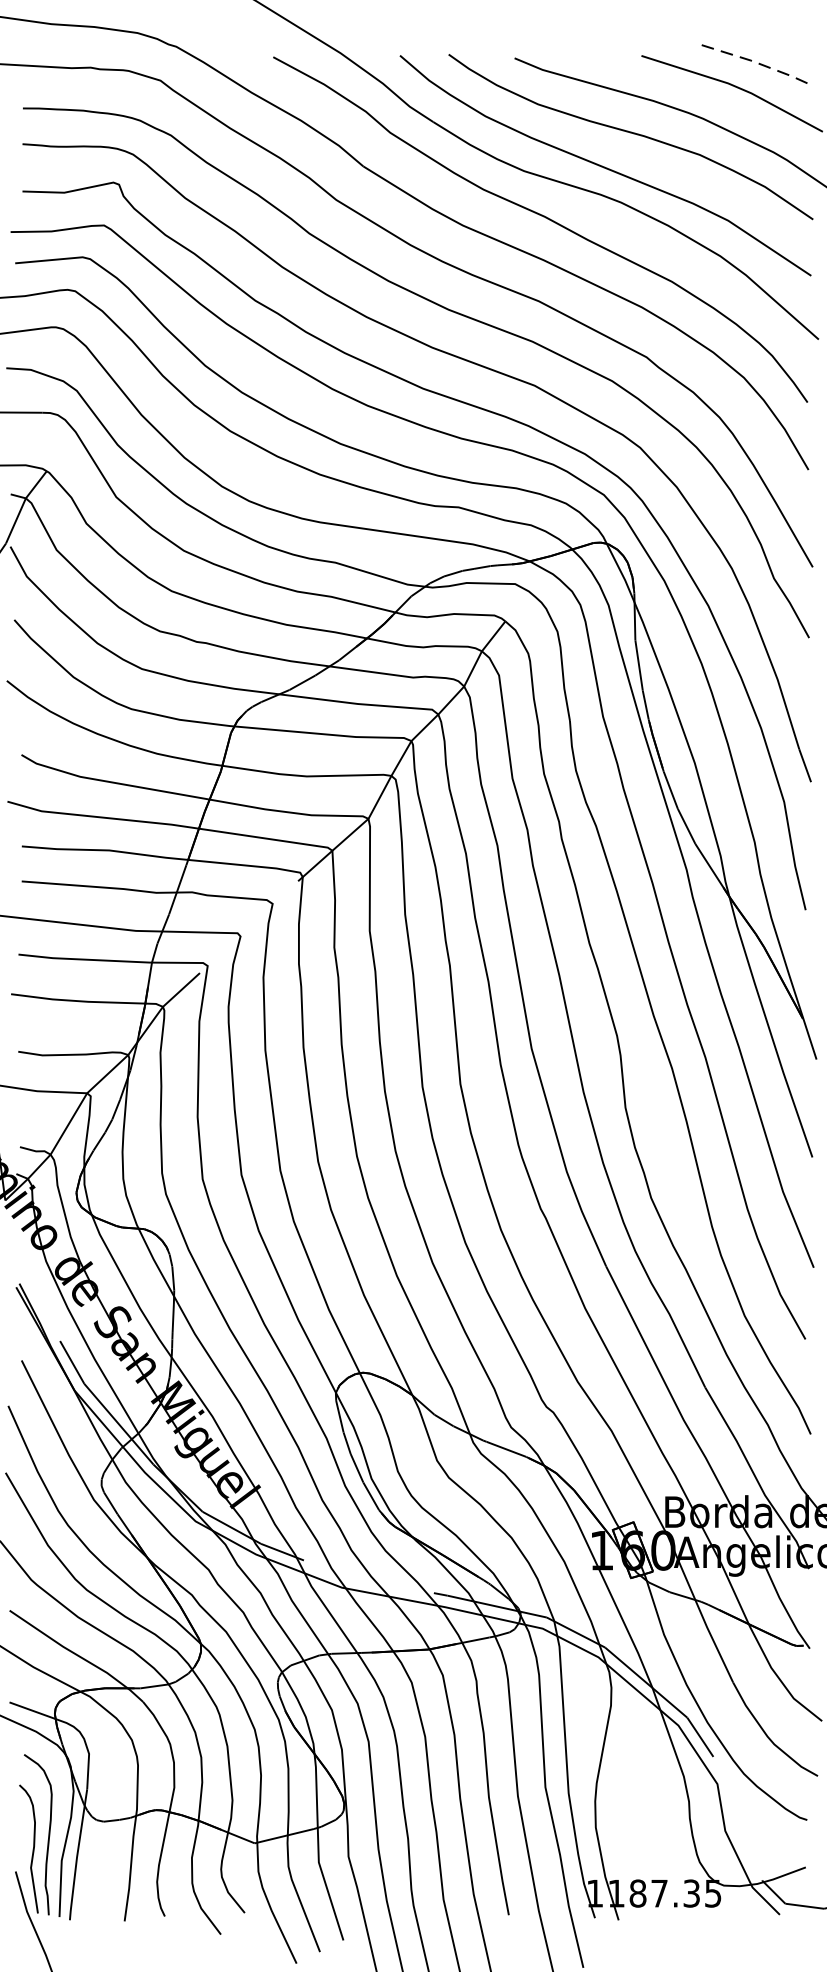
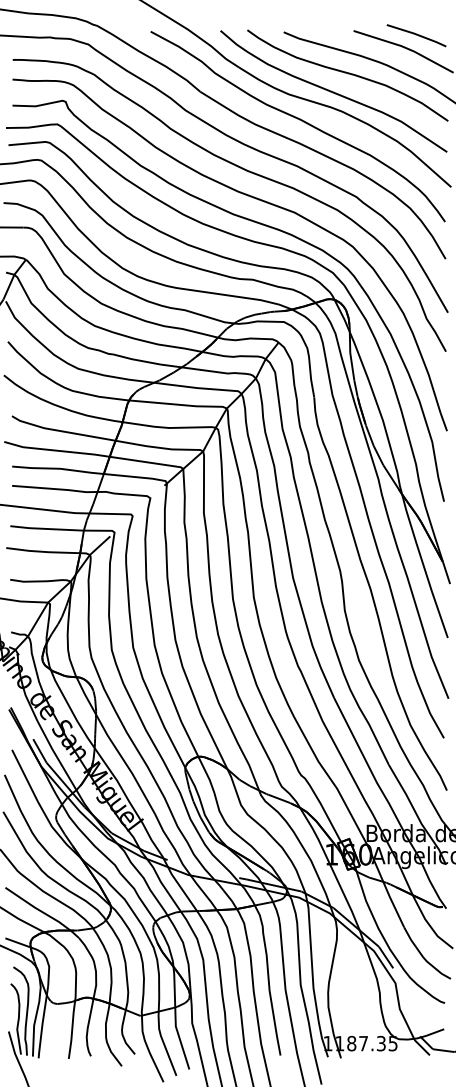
line: (757, 62) -> (417, 34), dashed -> solid

